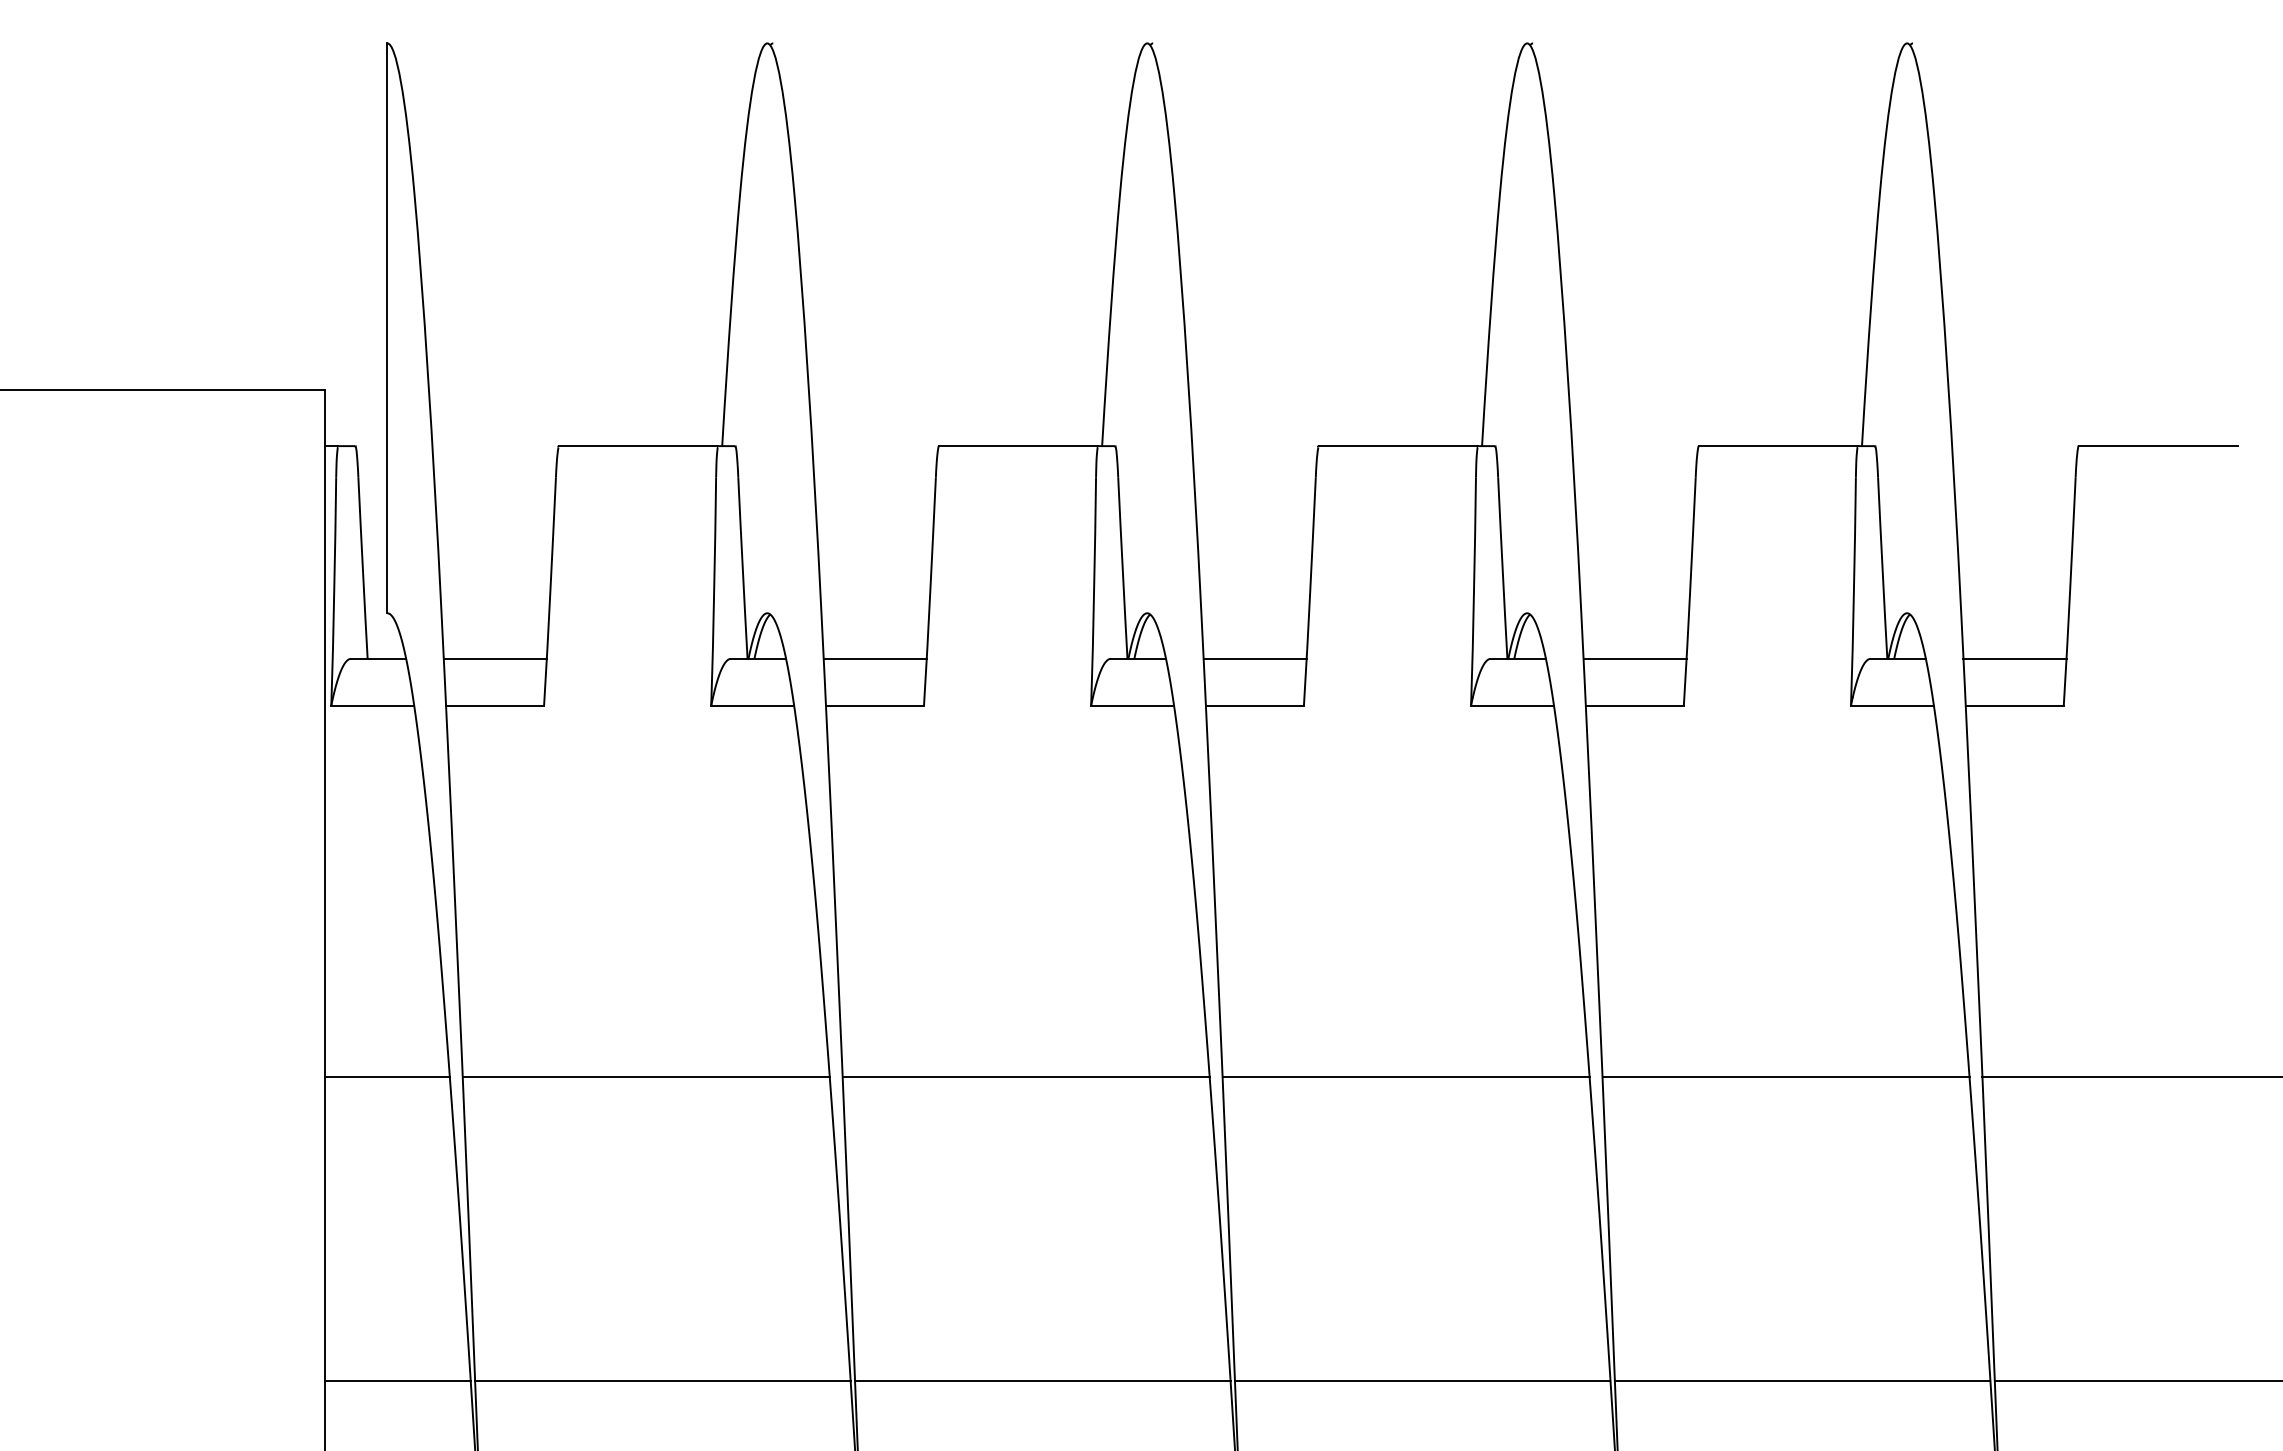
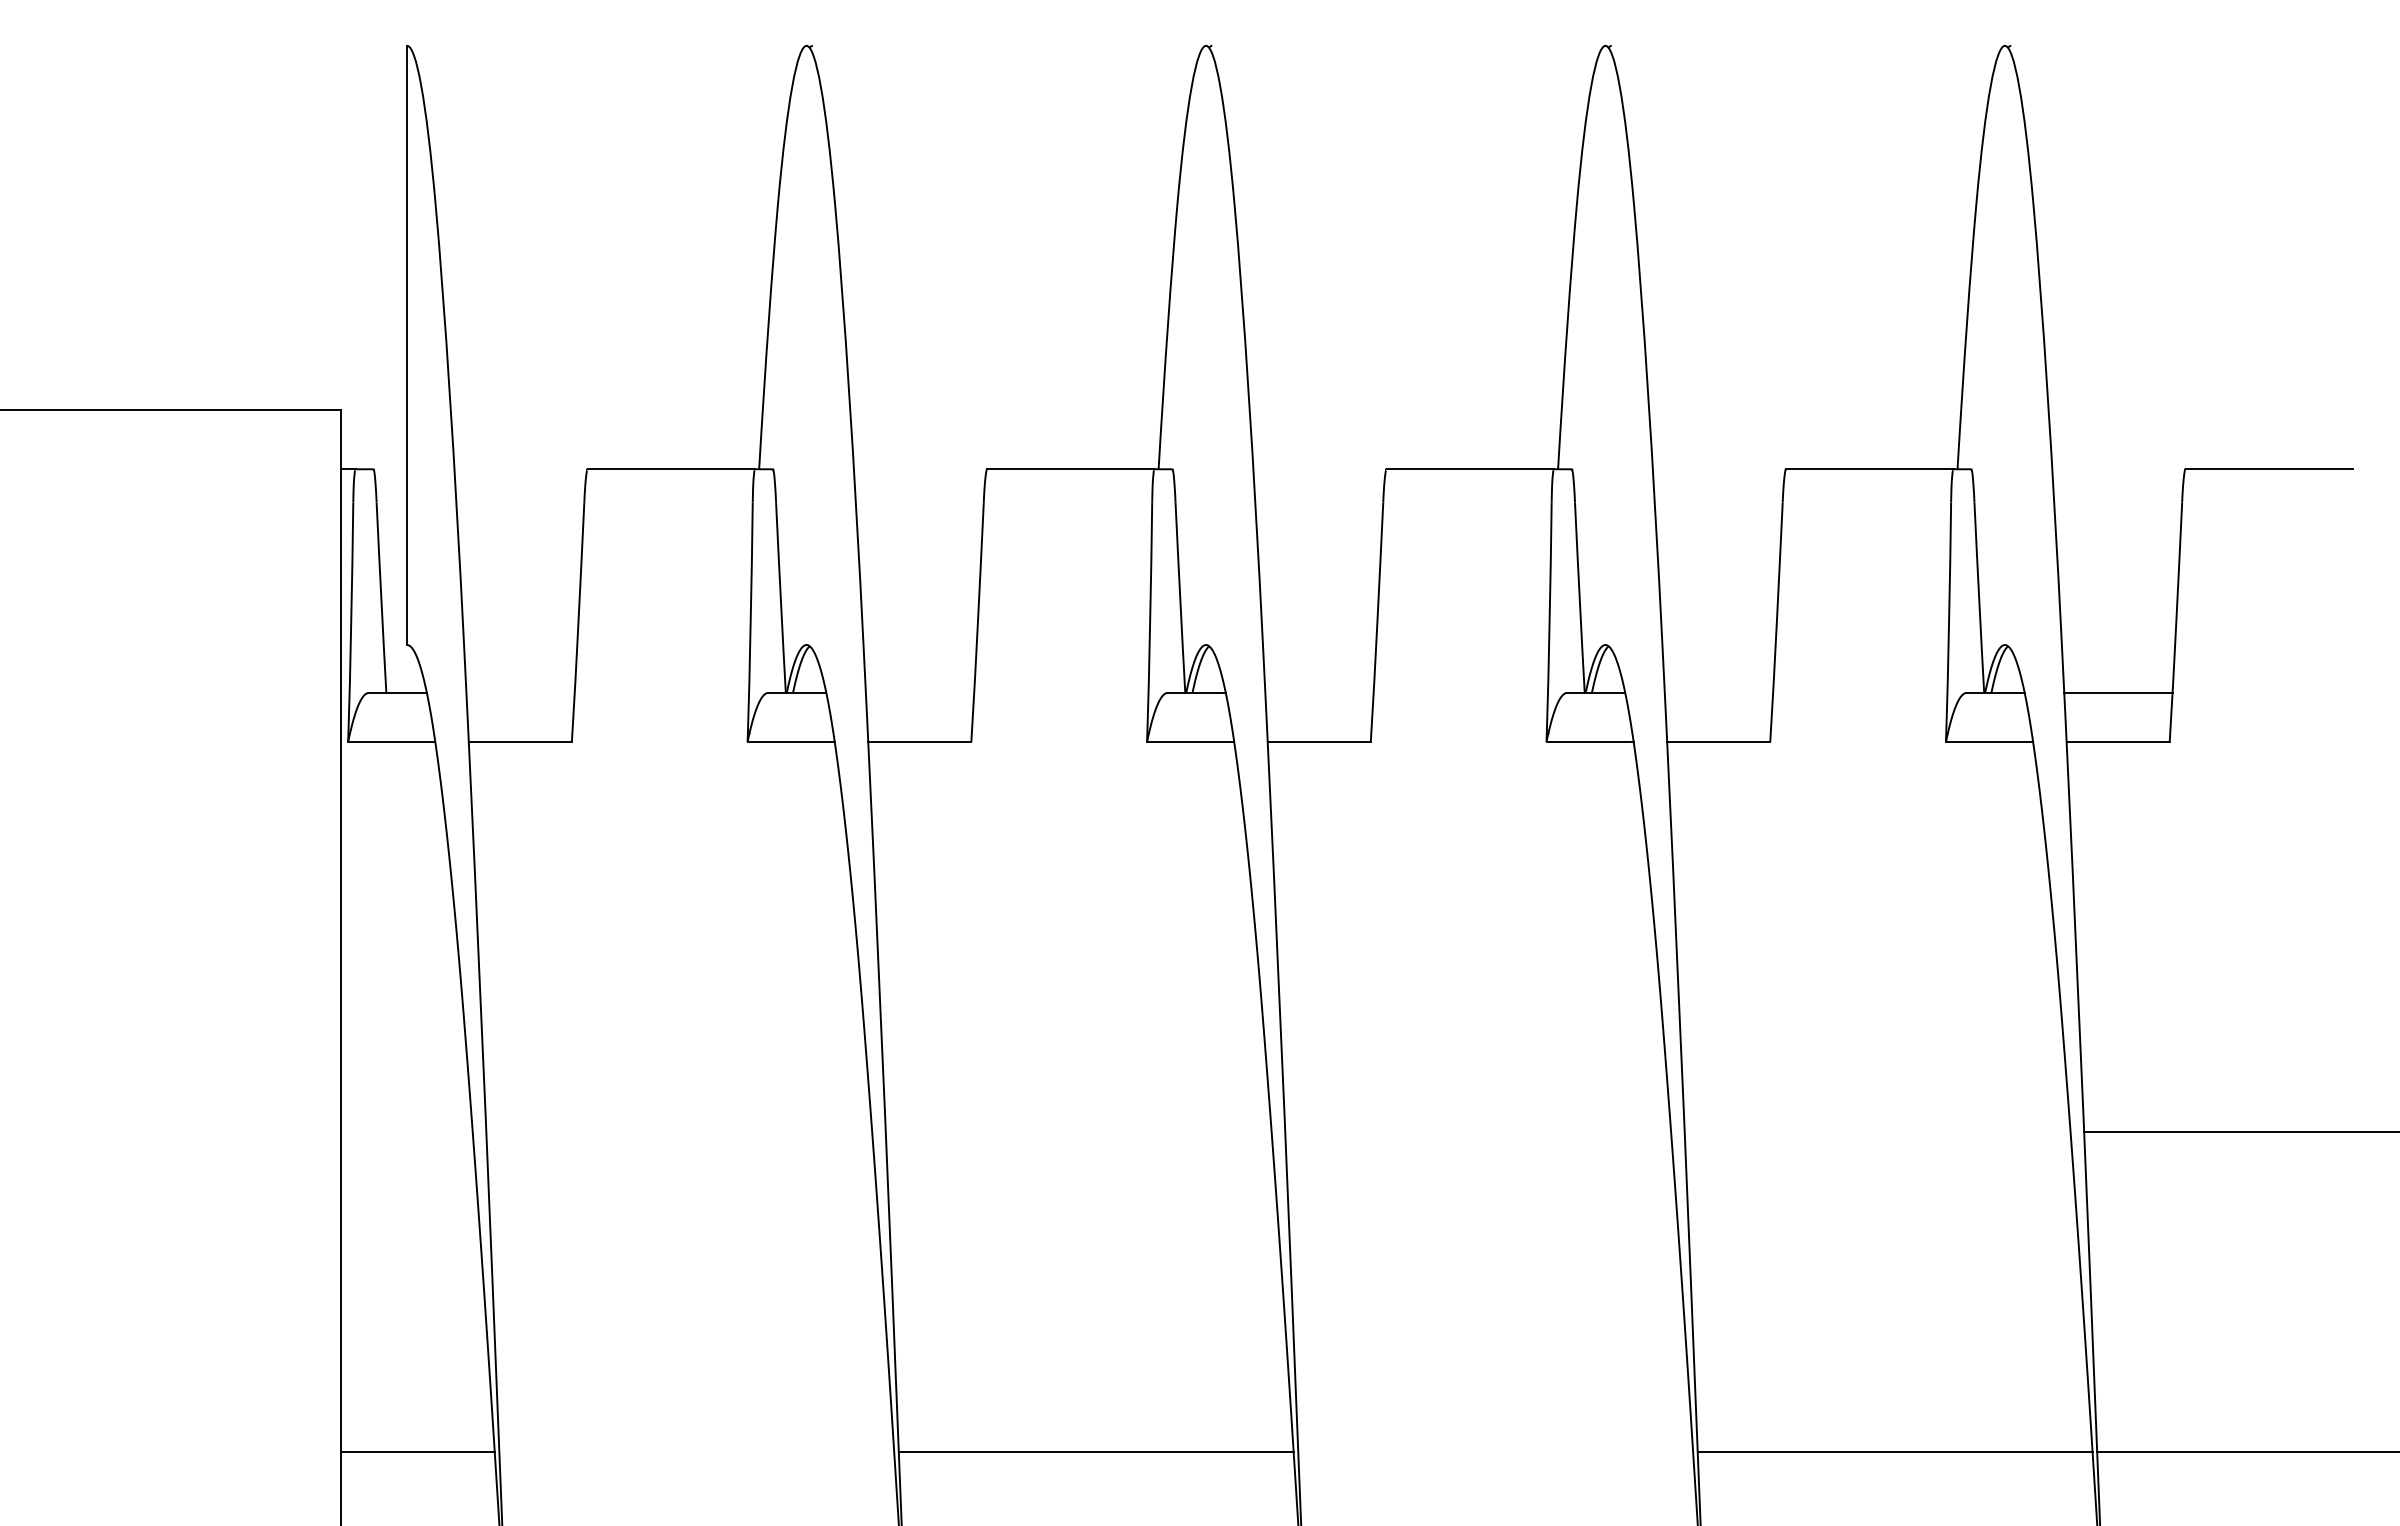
line: (495, 658) -> (520, 692), removed
line: (874, 658) -> (919, 692), removed
line: (1255, 658) -> (1319, 692), removed
line: (1634, 658) -> (1718, 692), removed
line: (386, 1076) -> (406, 1132), removed
line: (646, 1076) -> (679, 1132), removed
line: (1025, 1076) -> (1078, 1132), removed
line: (1406, 1076) -> (1478, 1132), removed
line: (1785, 1076) -> (1877, 1132), removed
line: (662, 1380) -> (696, 1451), removed
line: (1422, 1380) -> (1495, 1451), removed

